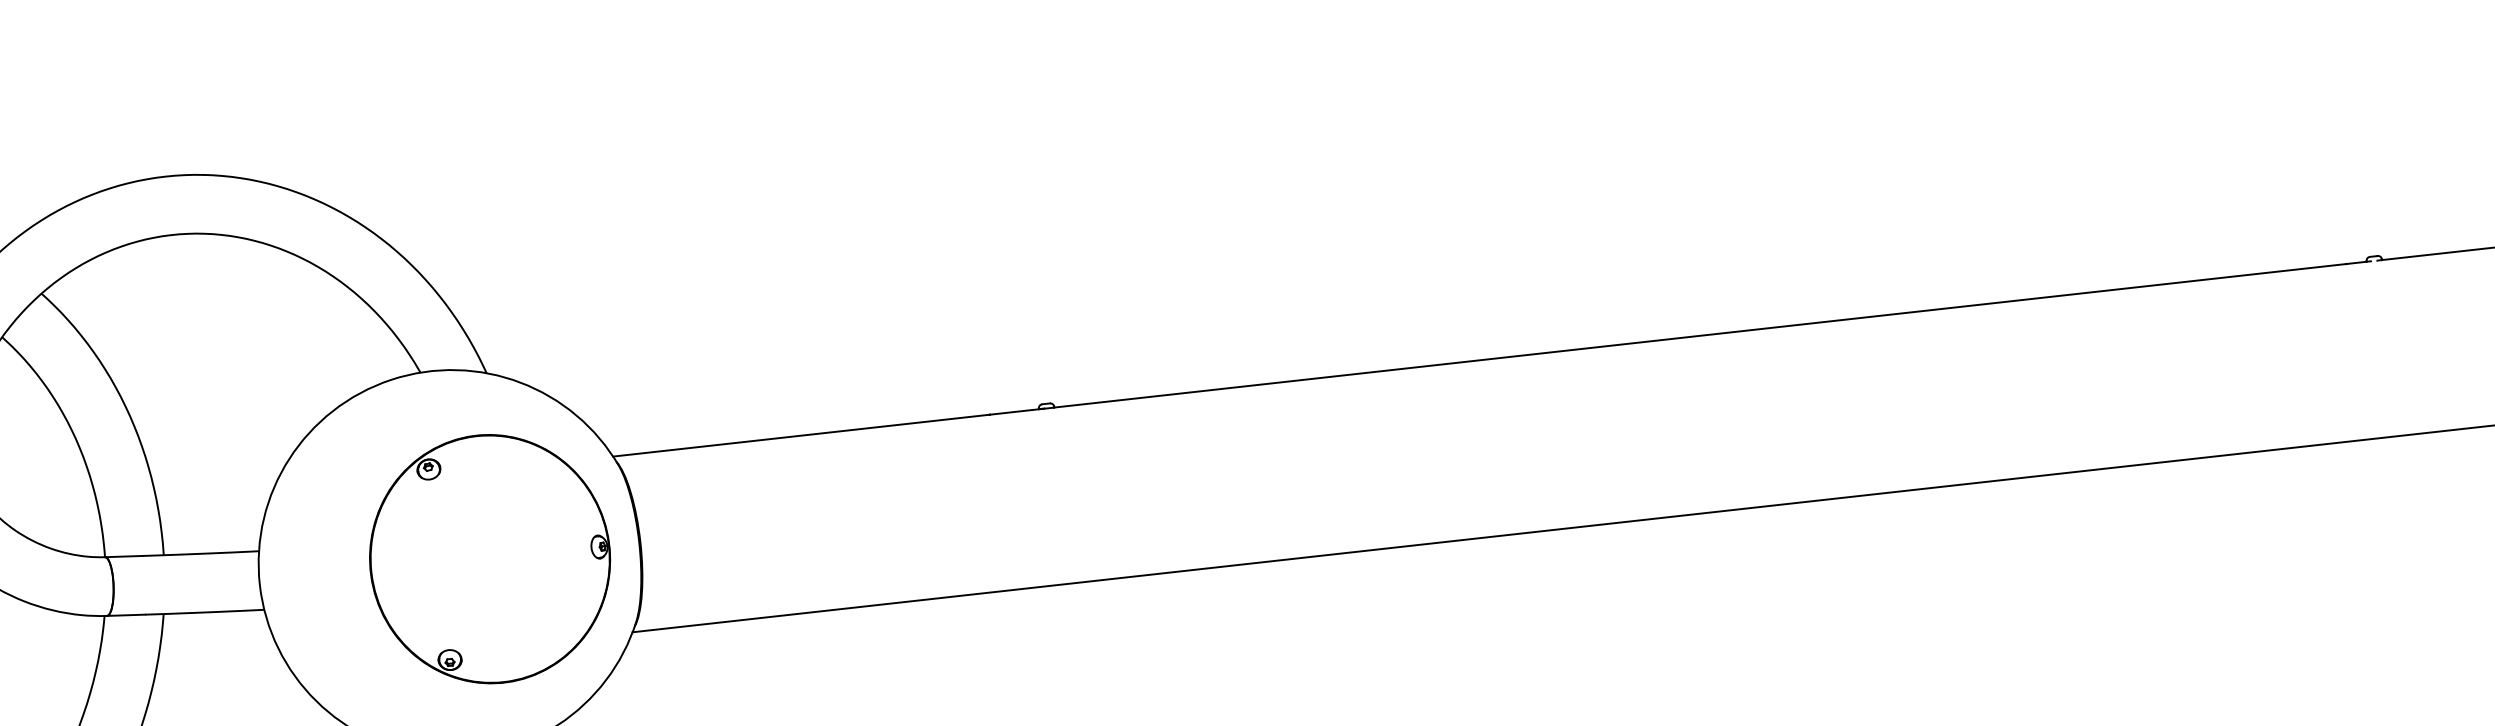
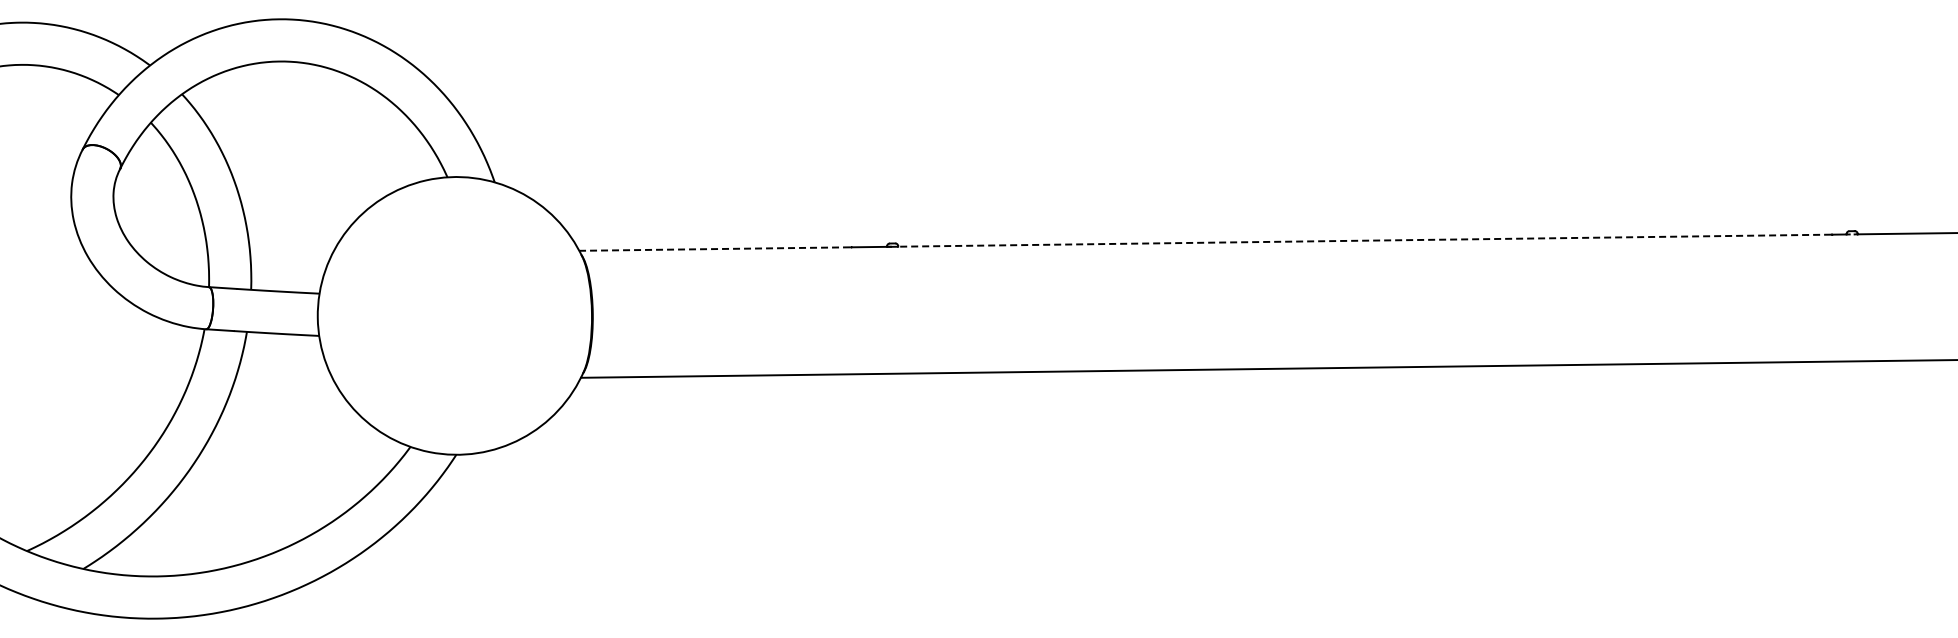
line: (1699, 335) -> (1364, 240), solid -> dashed
line: (800, 436) -> (714, 249), solid -> dashed
part: (490, 559) -> (484, 315), removed

